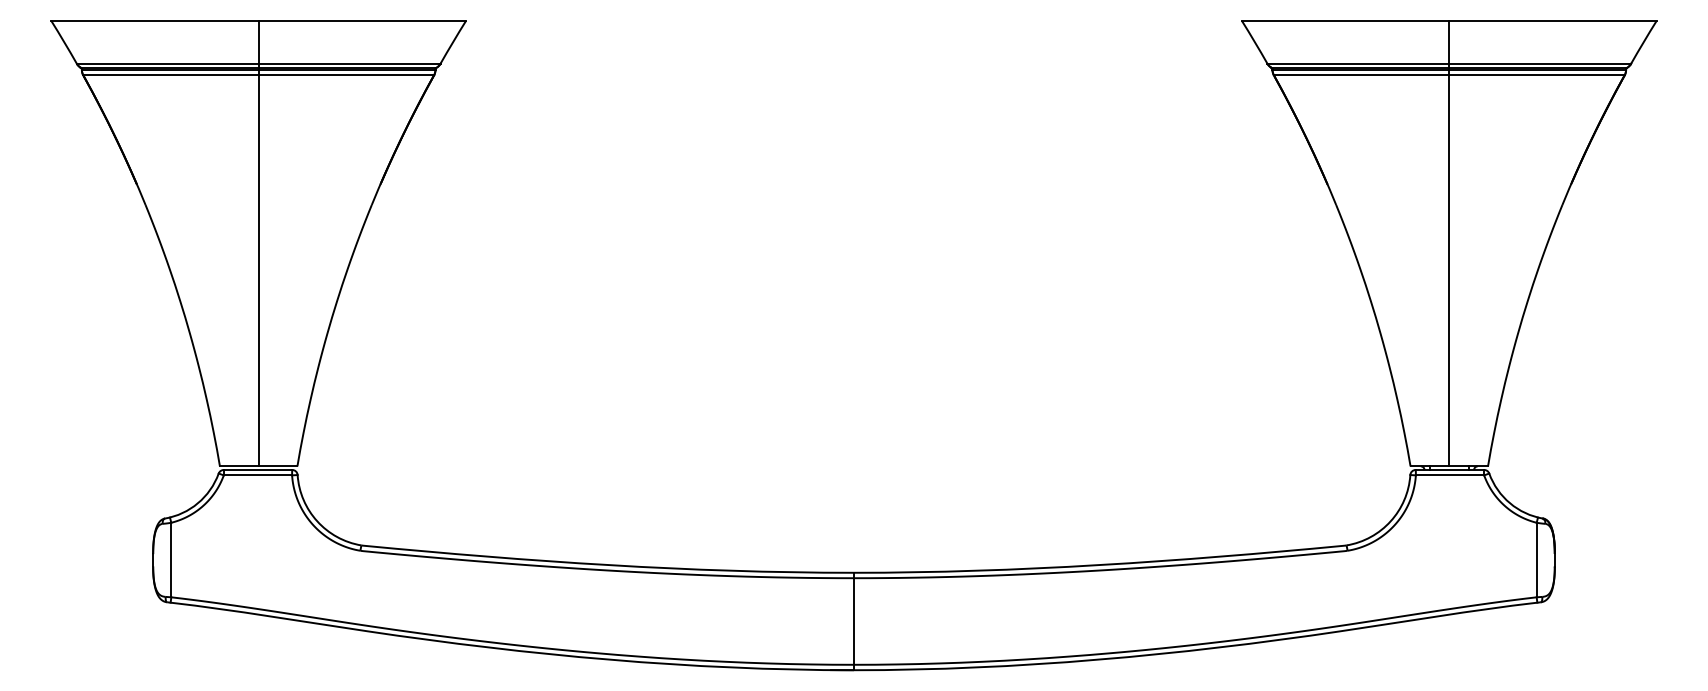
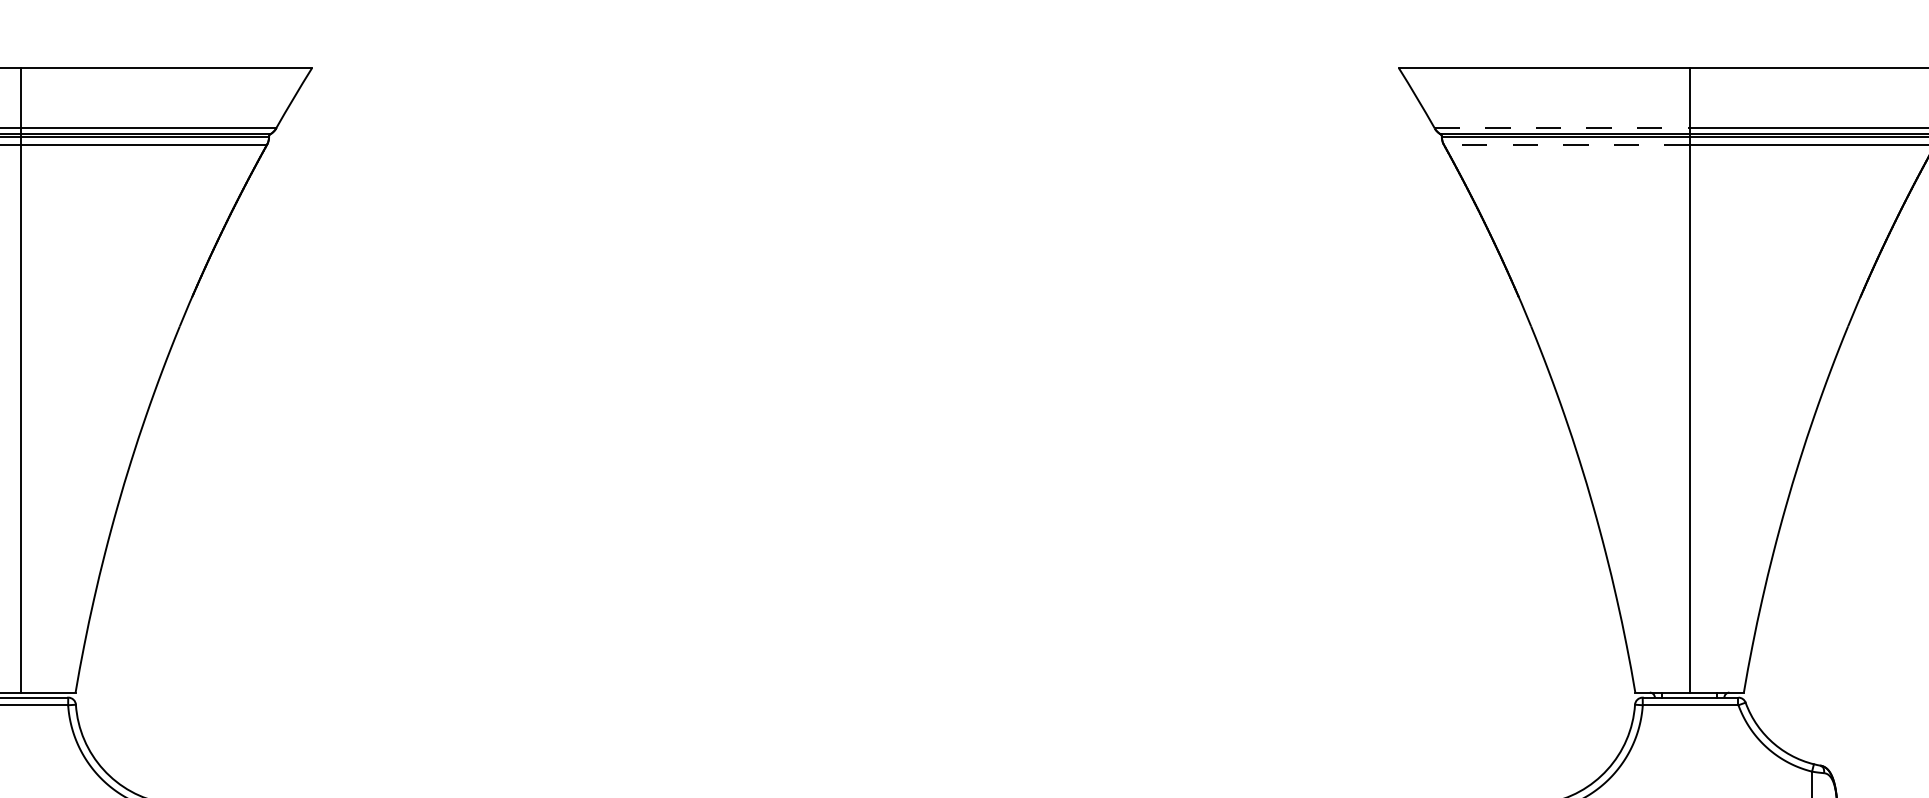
line: (1358, 63) -> (1562, 128), solid -> dashed
line: (1361, 75) -> (1566, 144), solid -> dashed

